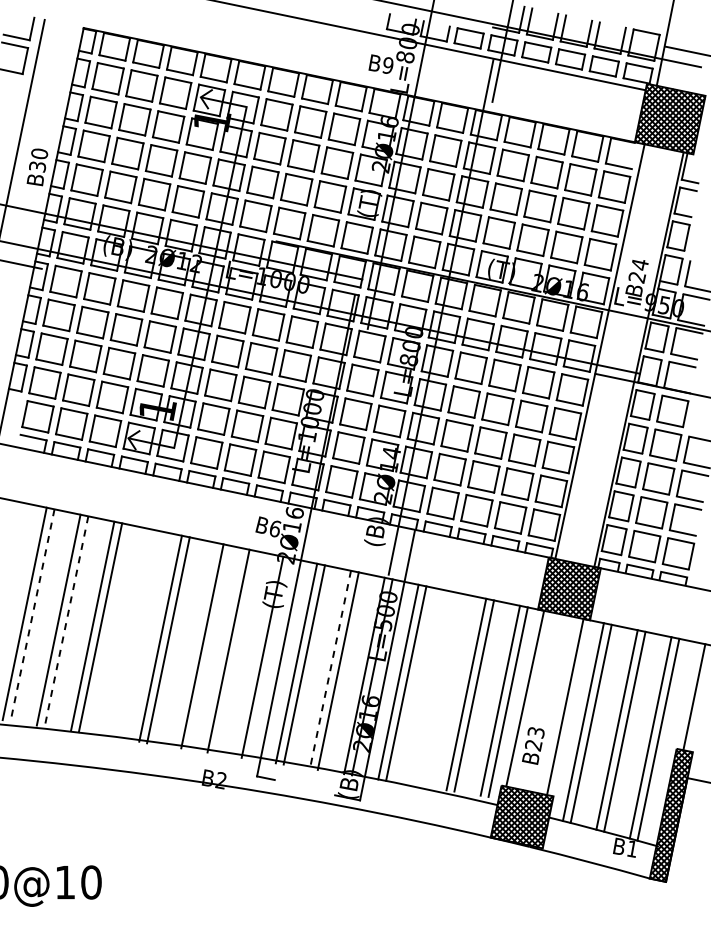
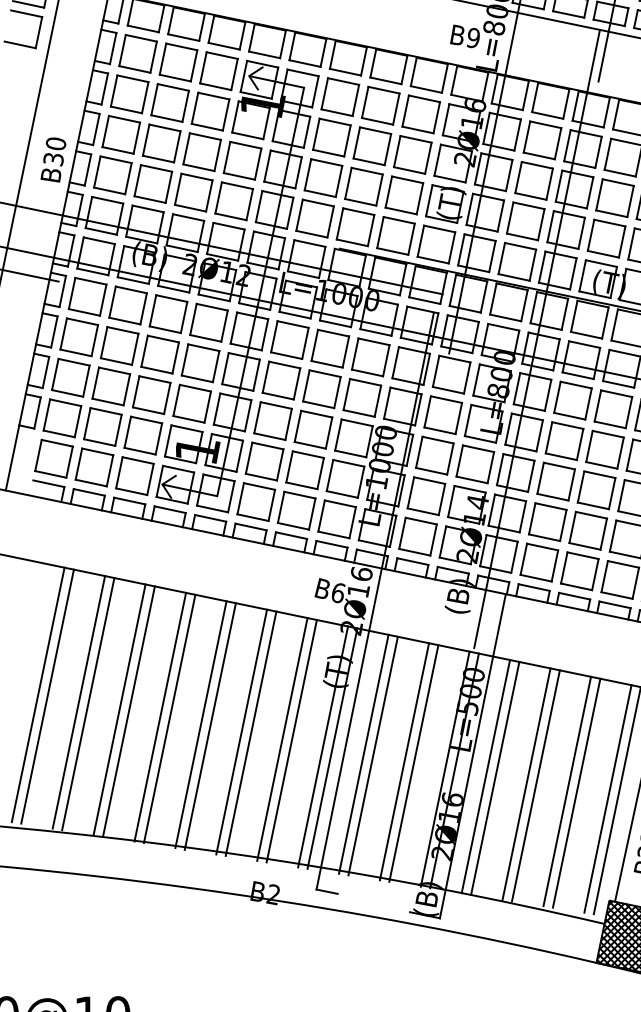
line: (32, 615) -> (47, 696), dashed -> solid
line: (66, 622) -> (88, 705), dashed -> solid
line: (126, 632) -> (160, 717), added
line: (134, 633) -> (169, 718), added
line: (194, 644) -> (241, 731), added
line: (236, 652) -> (291, 741), added
line: (270, 658) -> (332, 748), added
line: (330, 670) -> (404, 762), dashed -> solid
line: (432, 687) -> (526, 783), added
line: (440, 689) -> (536, 785), added

